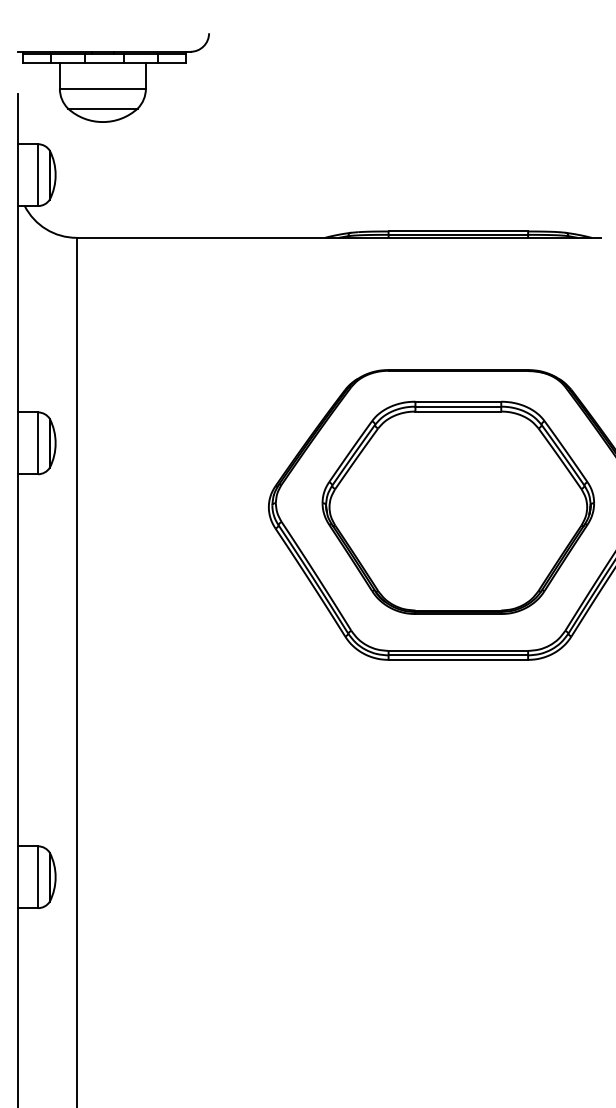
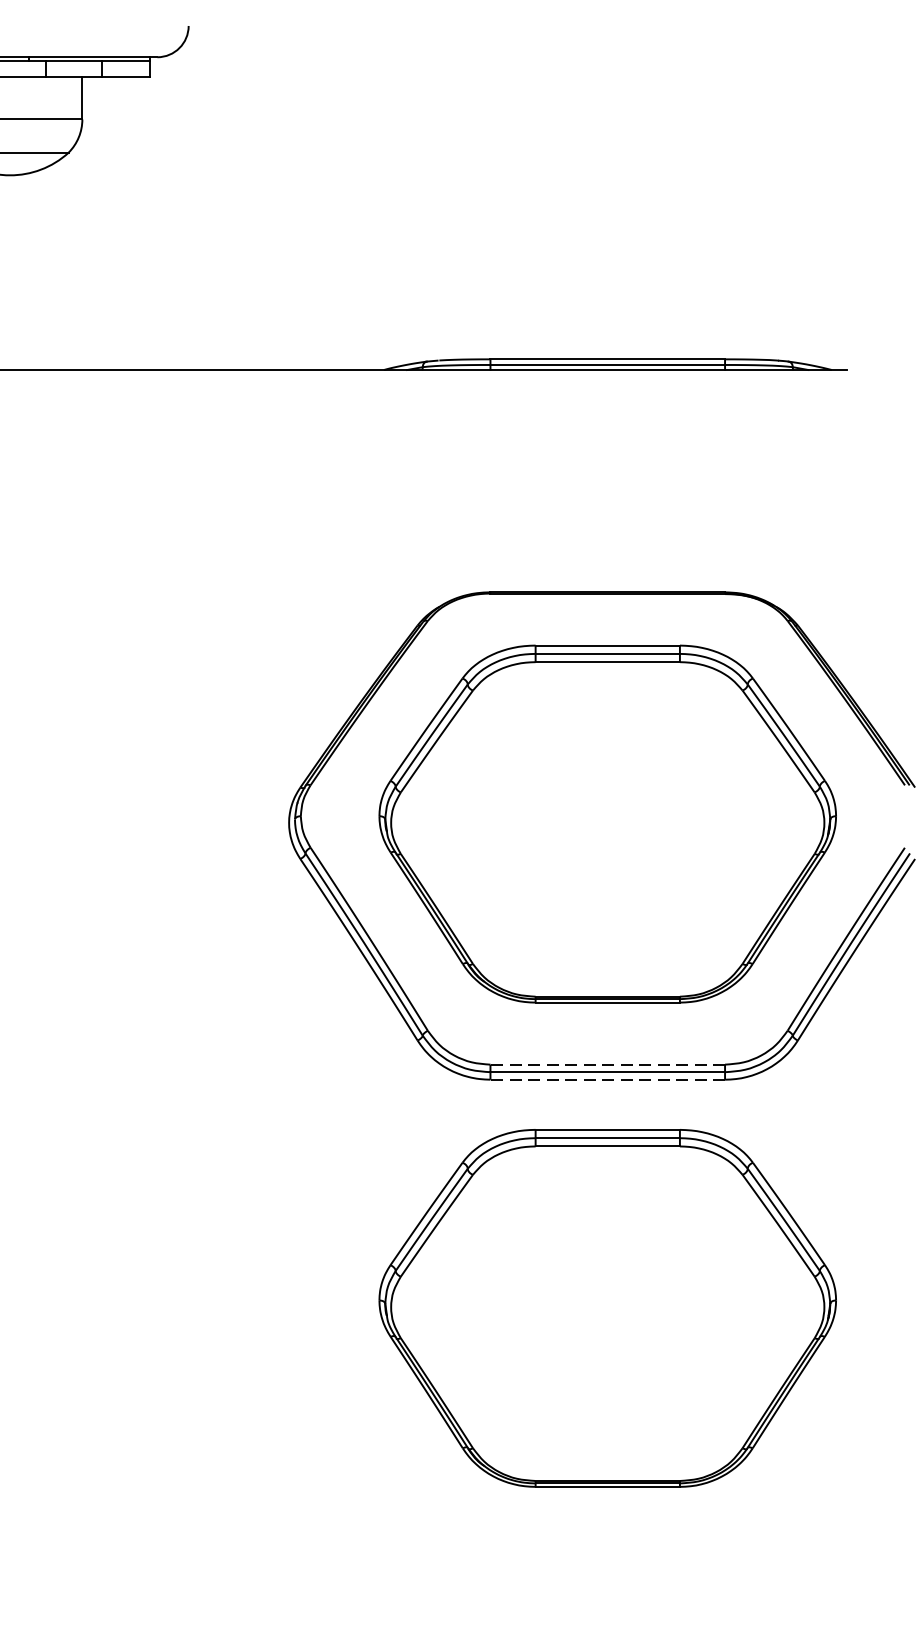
line: (458, 650) -> (608, 1063), solid -> dashed
line: (458, 659) -> (608, 1079), solid -> dashed
part: (457, 795) -> (606, 1307), added

